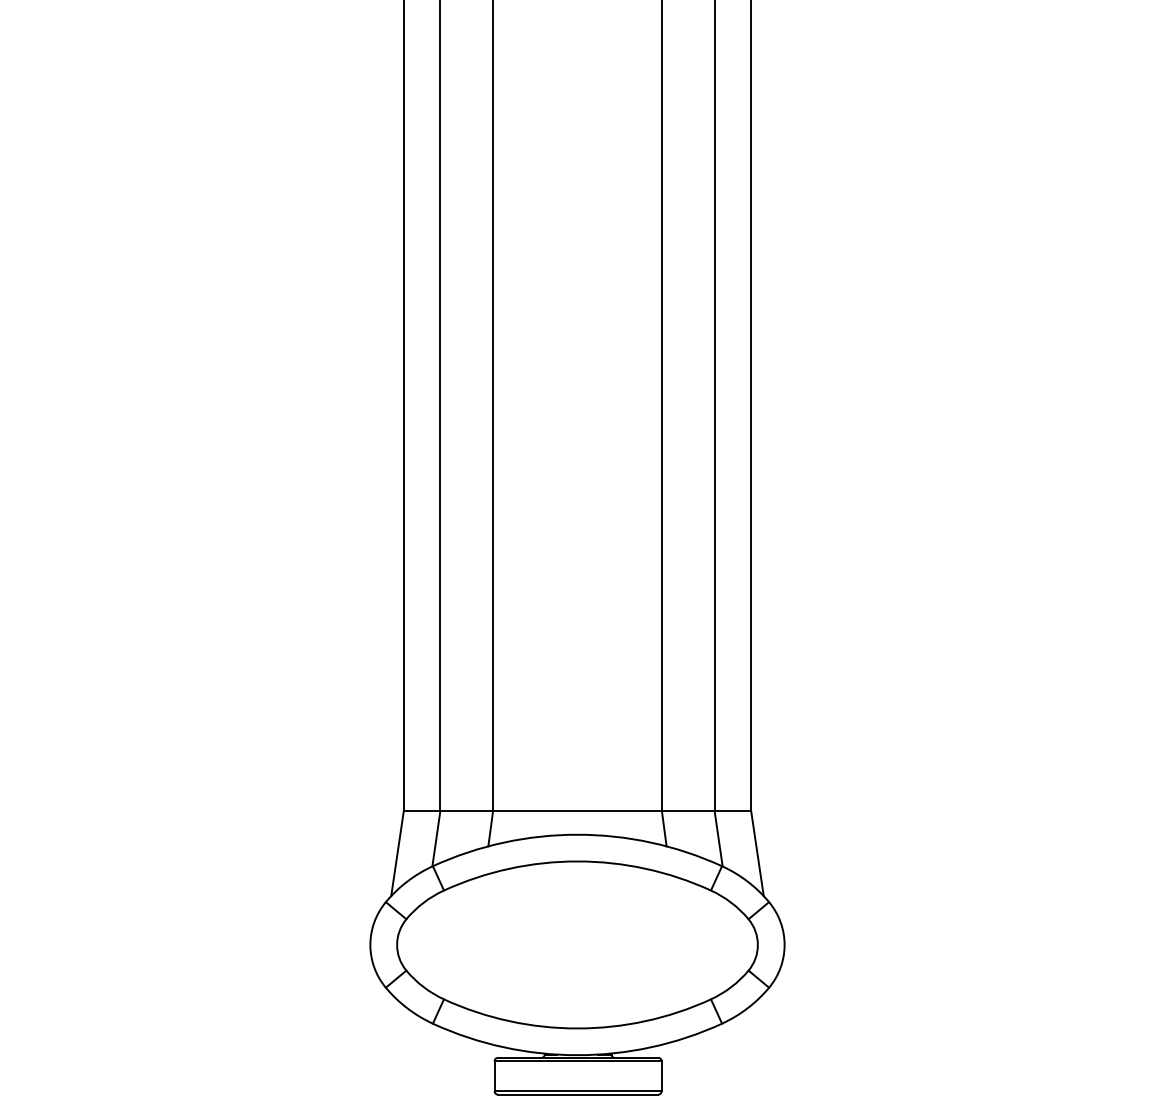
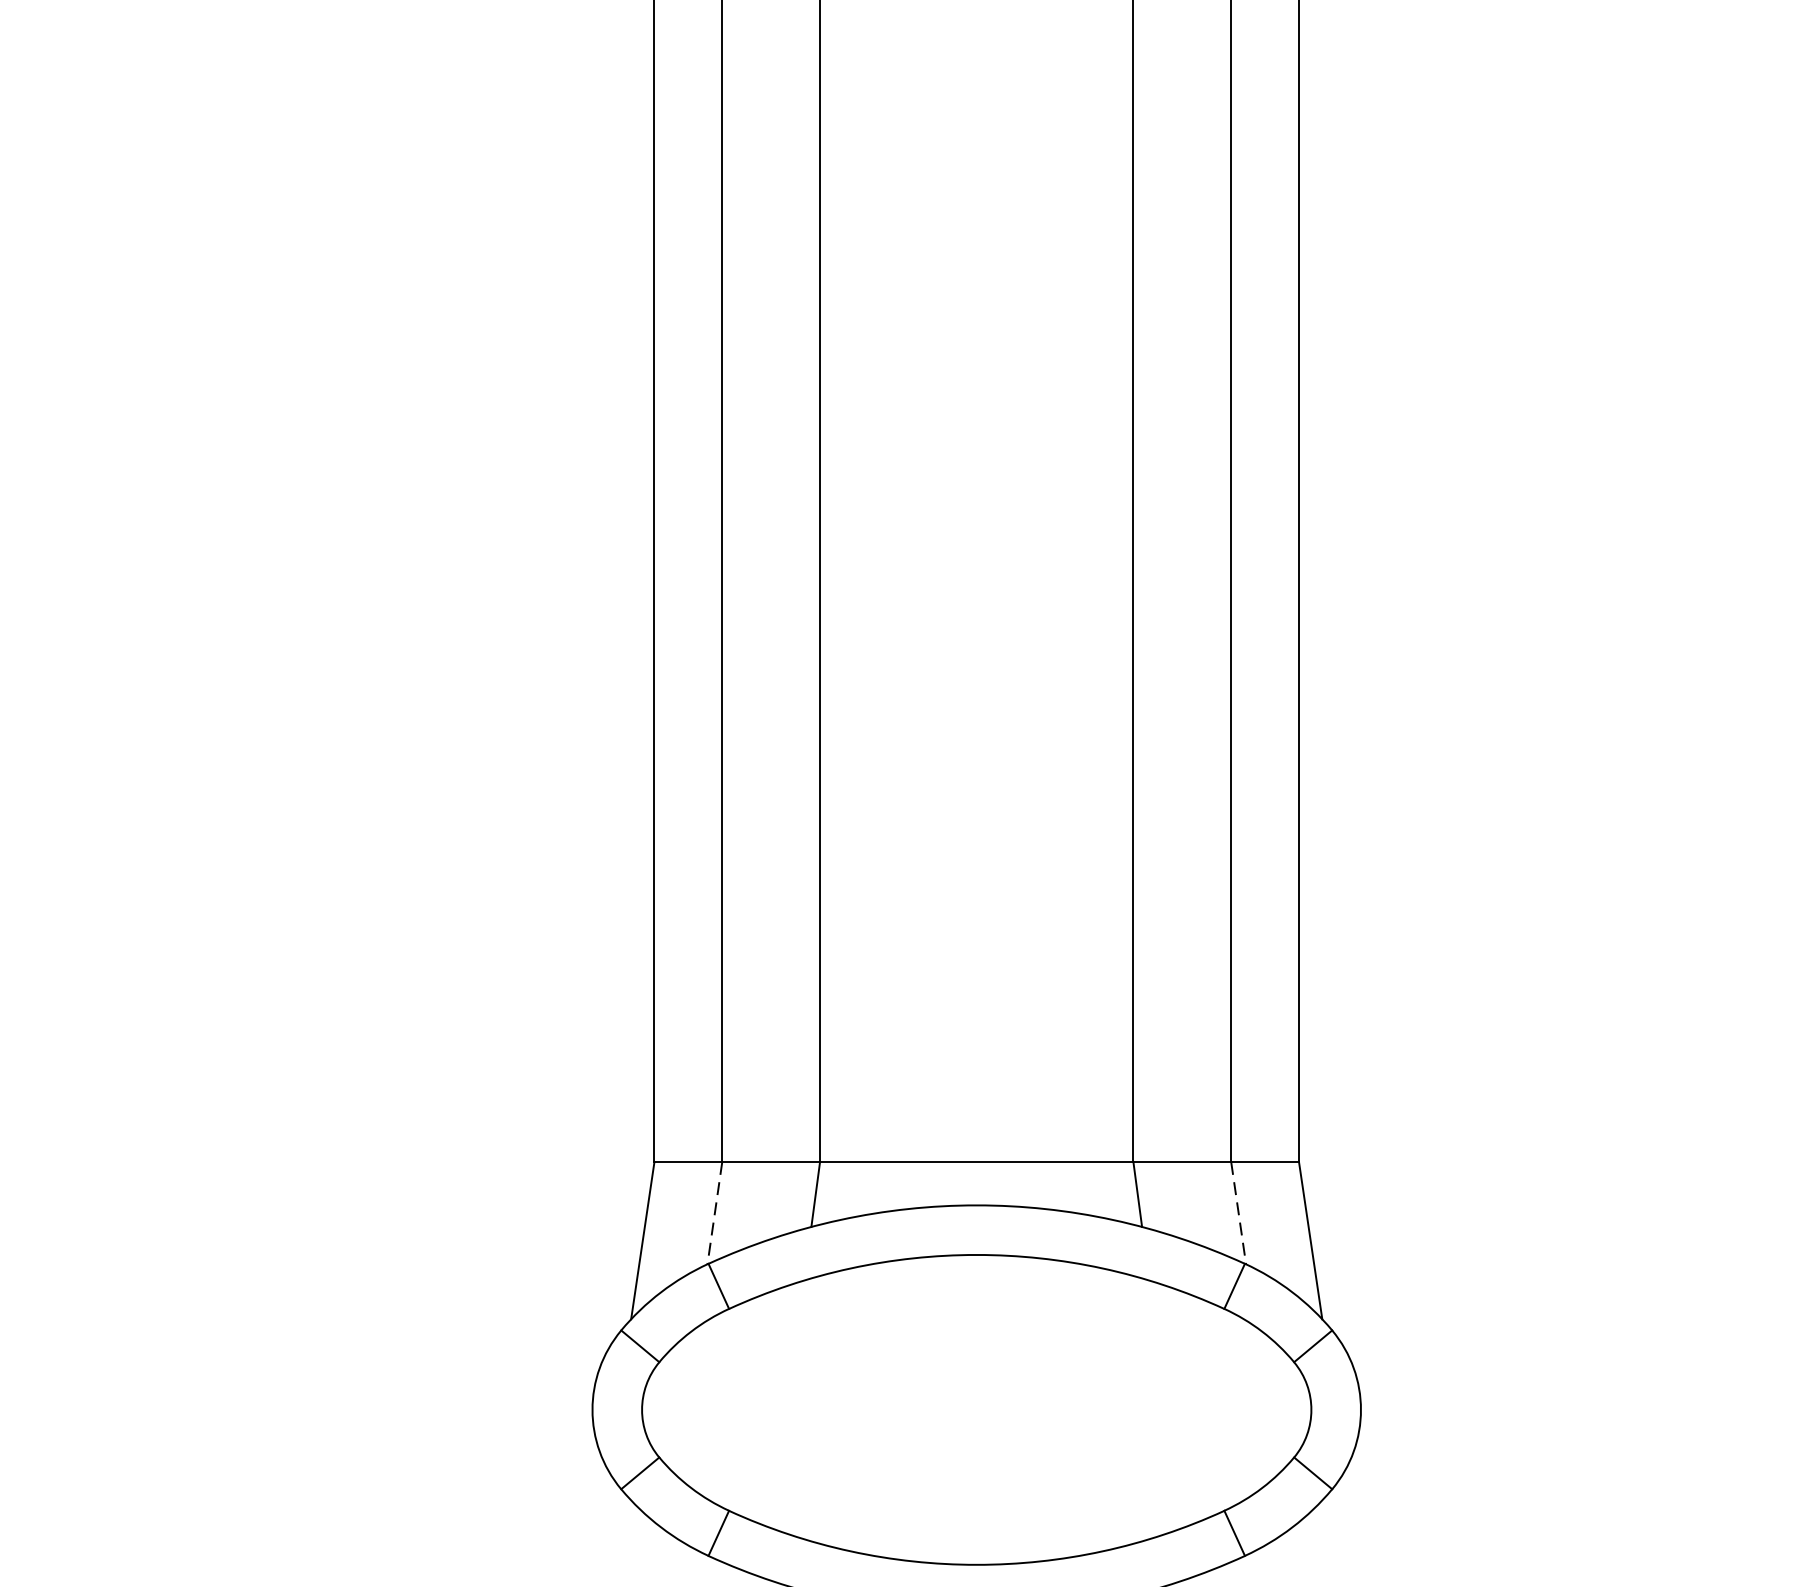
line: (436, 838) -> (715, 1212), solid -> dashed
line: (718, 838) -> (1238, 1212), solid -> dashed

